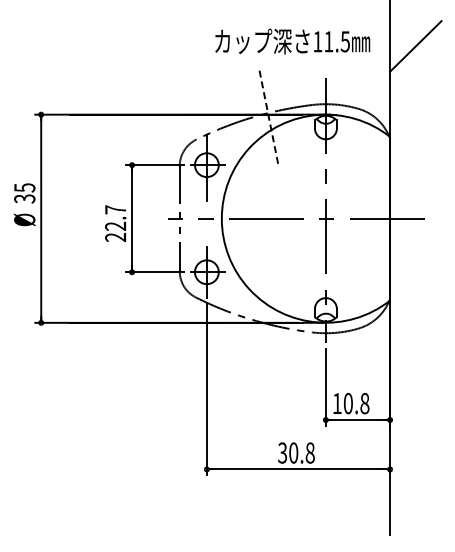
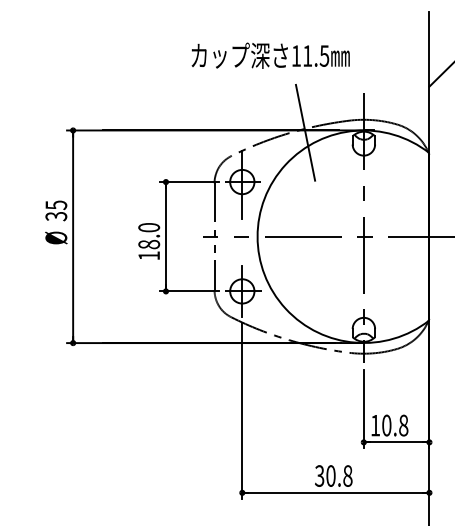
text: (292, 41) -> (270, 55), moved
line: (268, 116) -> (305, 132), dashed -> solid
text: (115, 223) -> (148, 241), 22.7 -> 18.0

